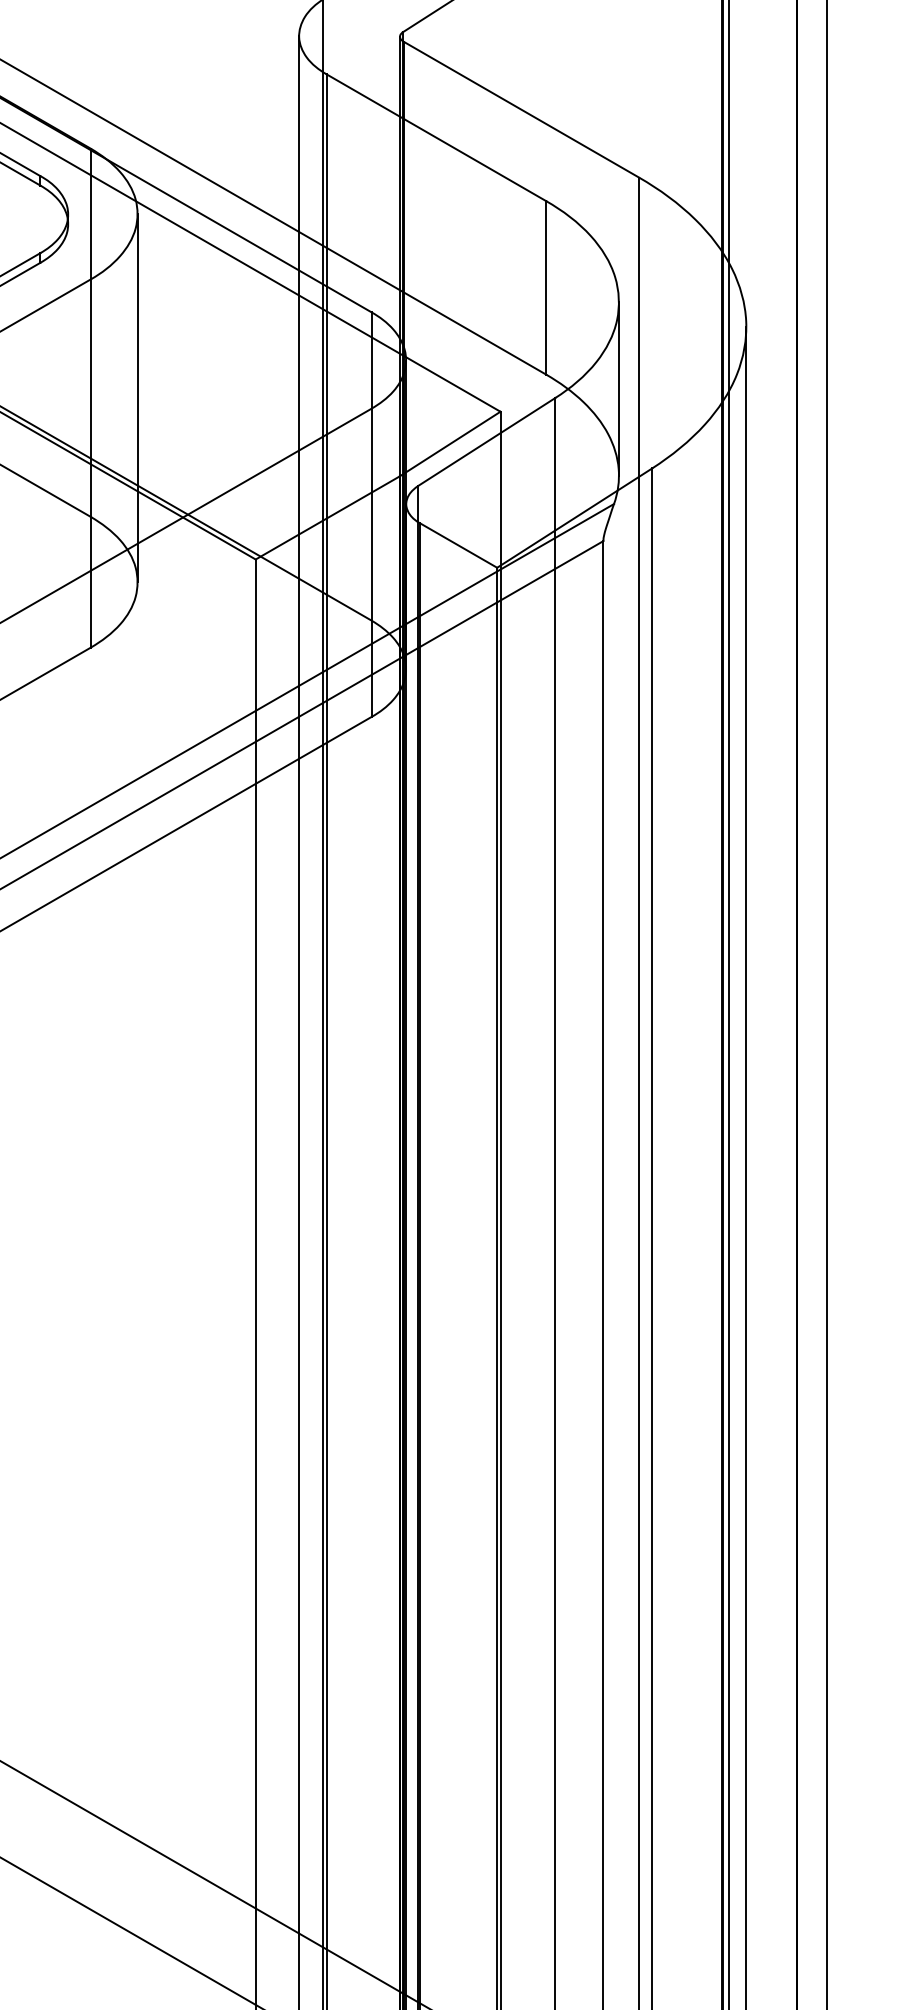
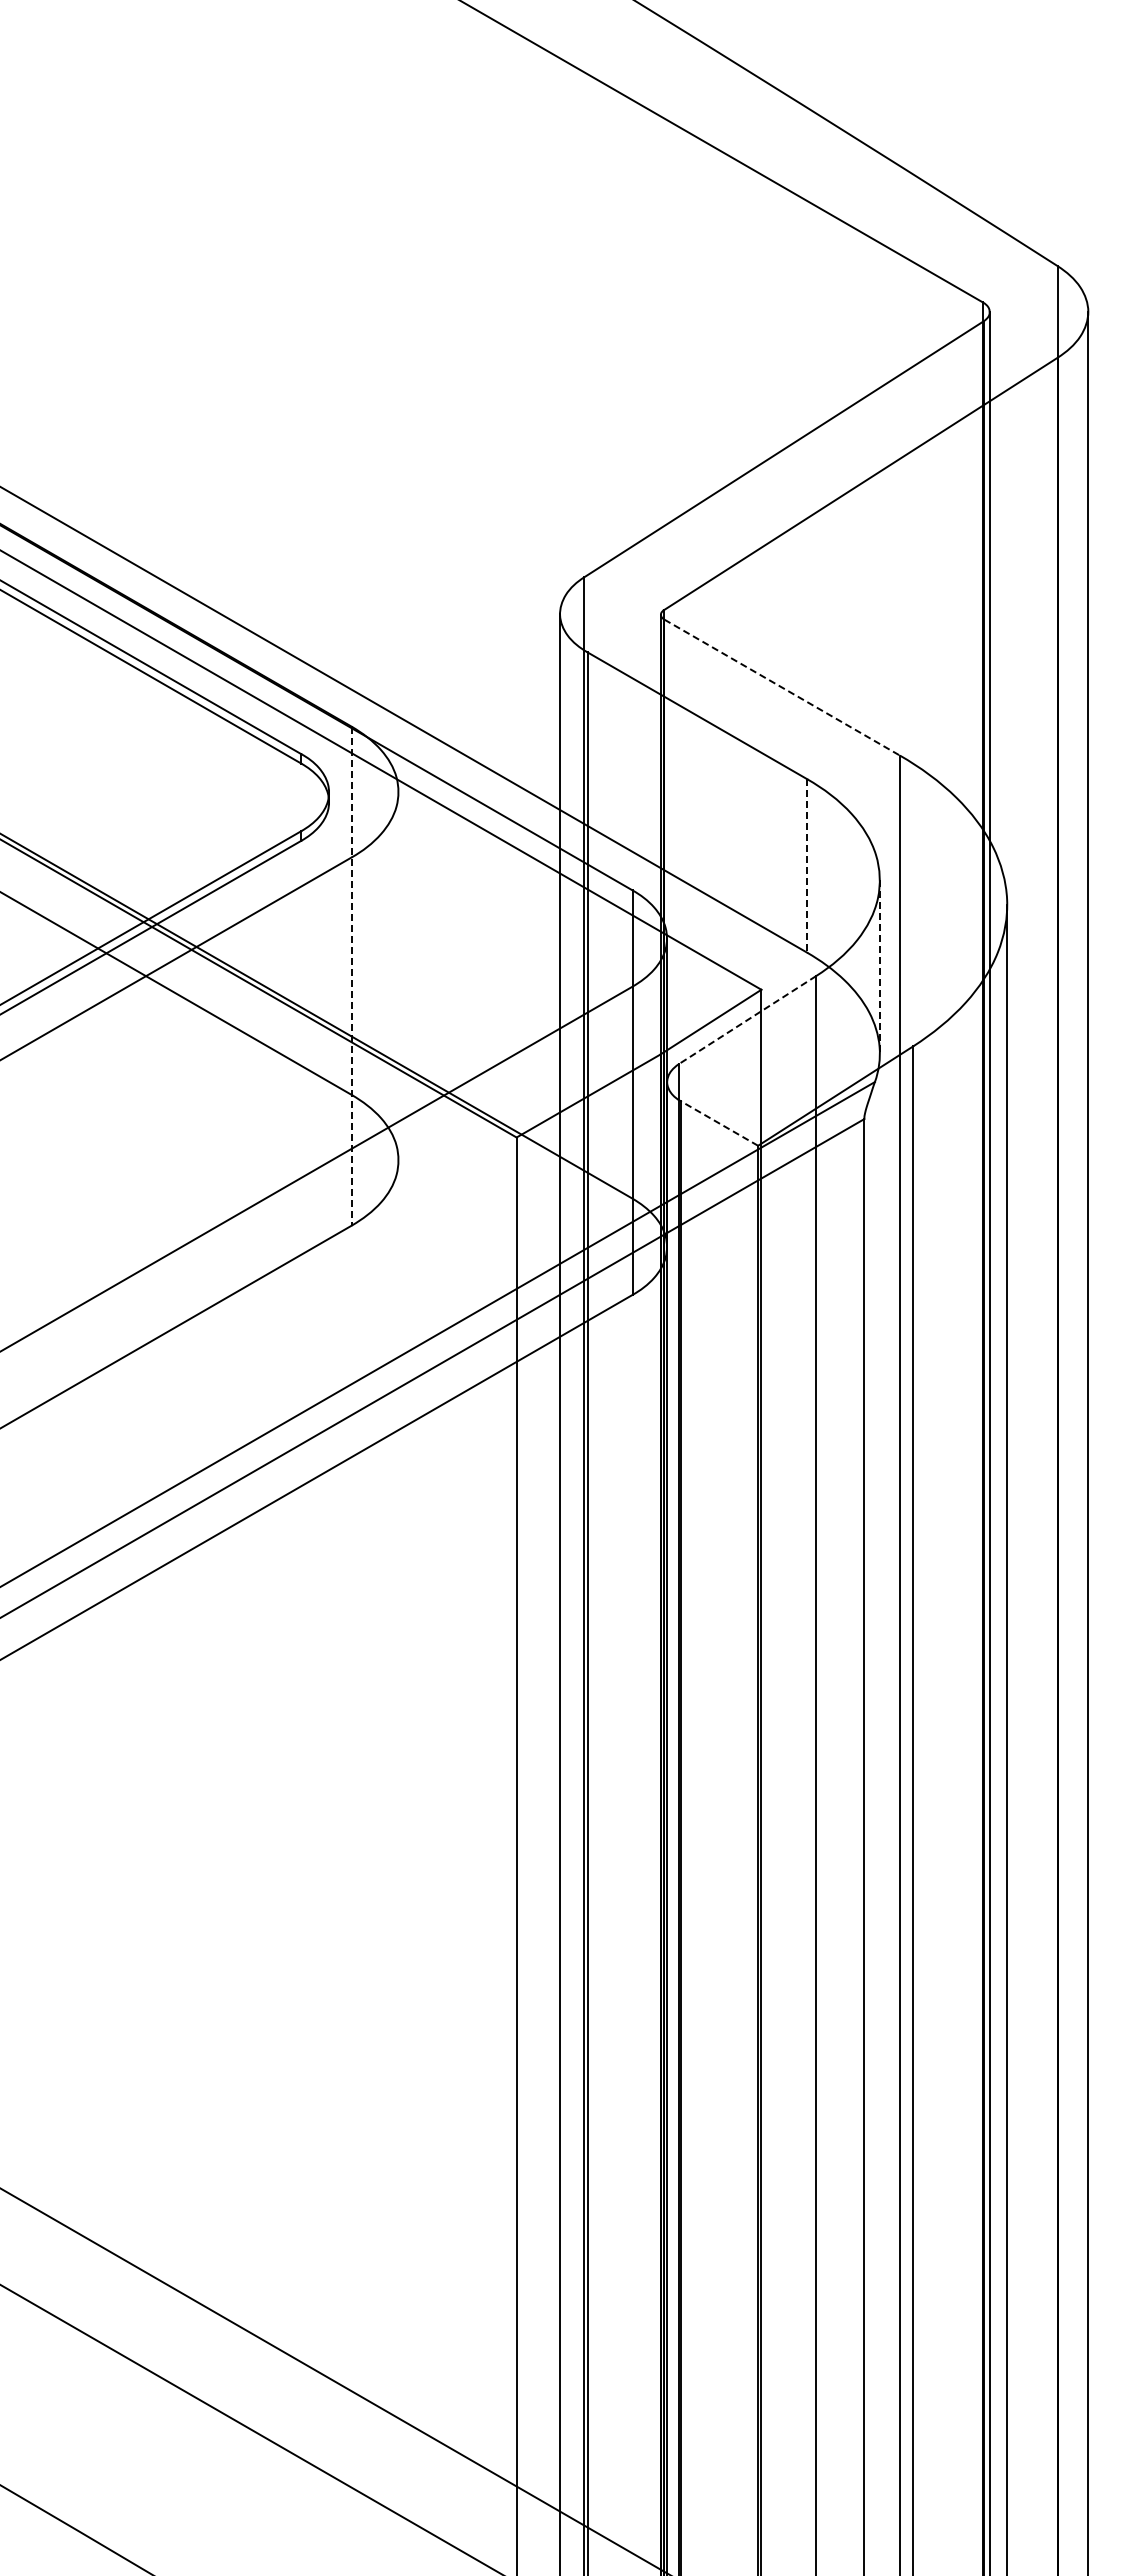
line: (521, 109) -> (782, 687), solid -> dashed
line: (546, 287) -> (807, 865), solid -> dashed
line: (618, 389) -> (879, 967), solid -> dashed
line: (90, 398) -> (351, 976), solid -> dashed
line: (137, 398) -> (398, 976), removed
line: (486, 442) -> (747, 1020), solid -> dashed
line: (458, 545) -> (719, 1123), solid -> dashed

